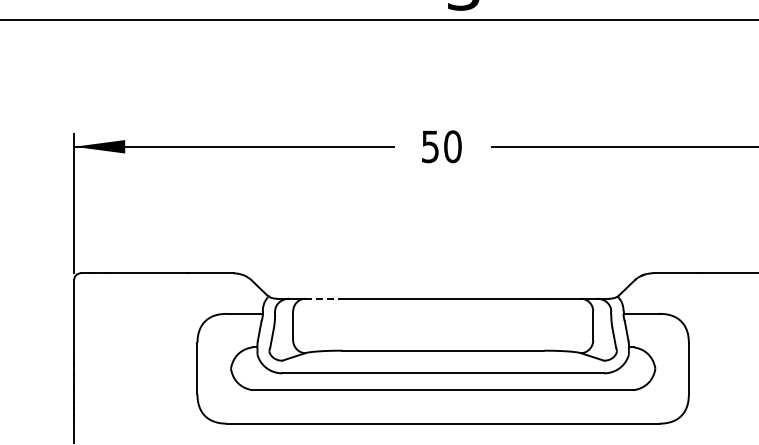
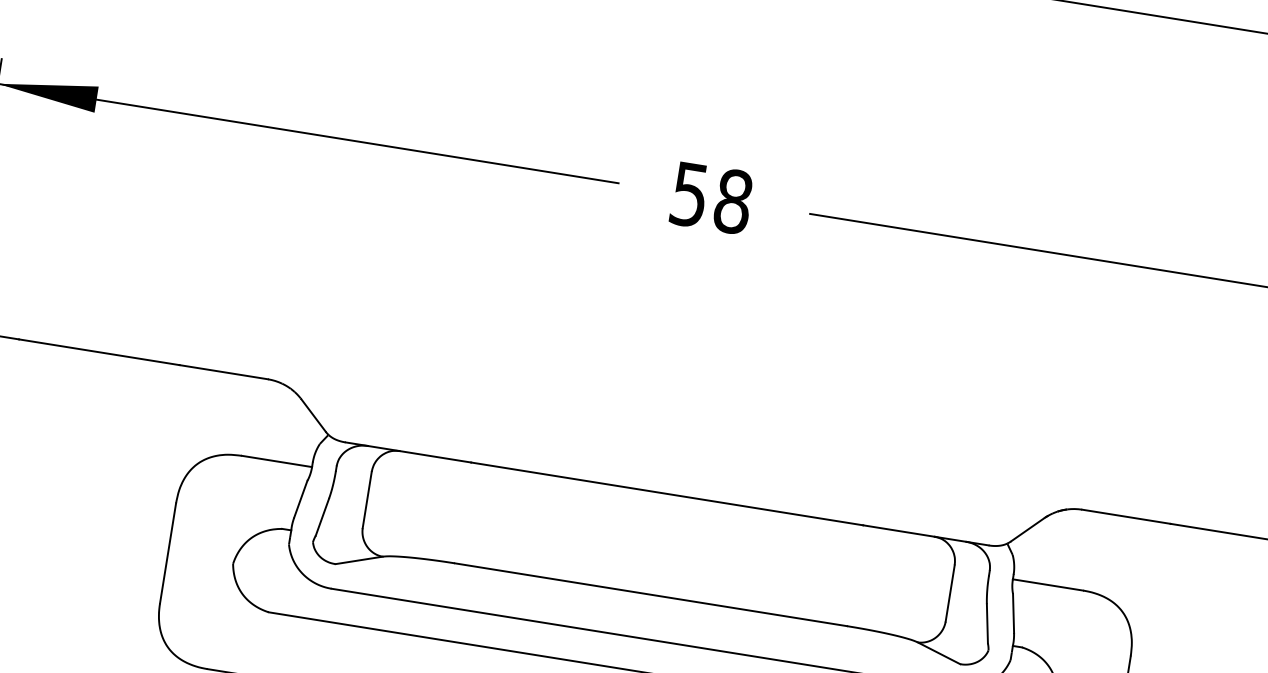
text: (452, 146) -> (732, 200), 50 -> 58
line: (324, 298) -> (436, 456), dashed -> solid

